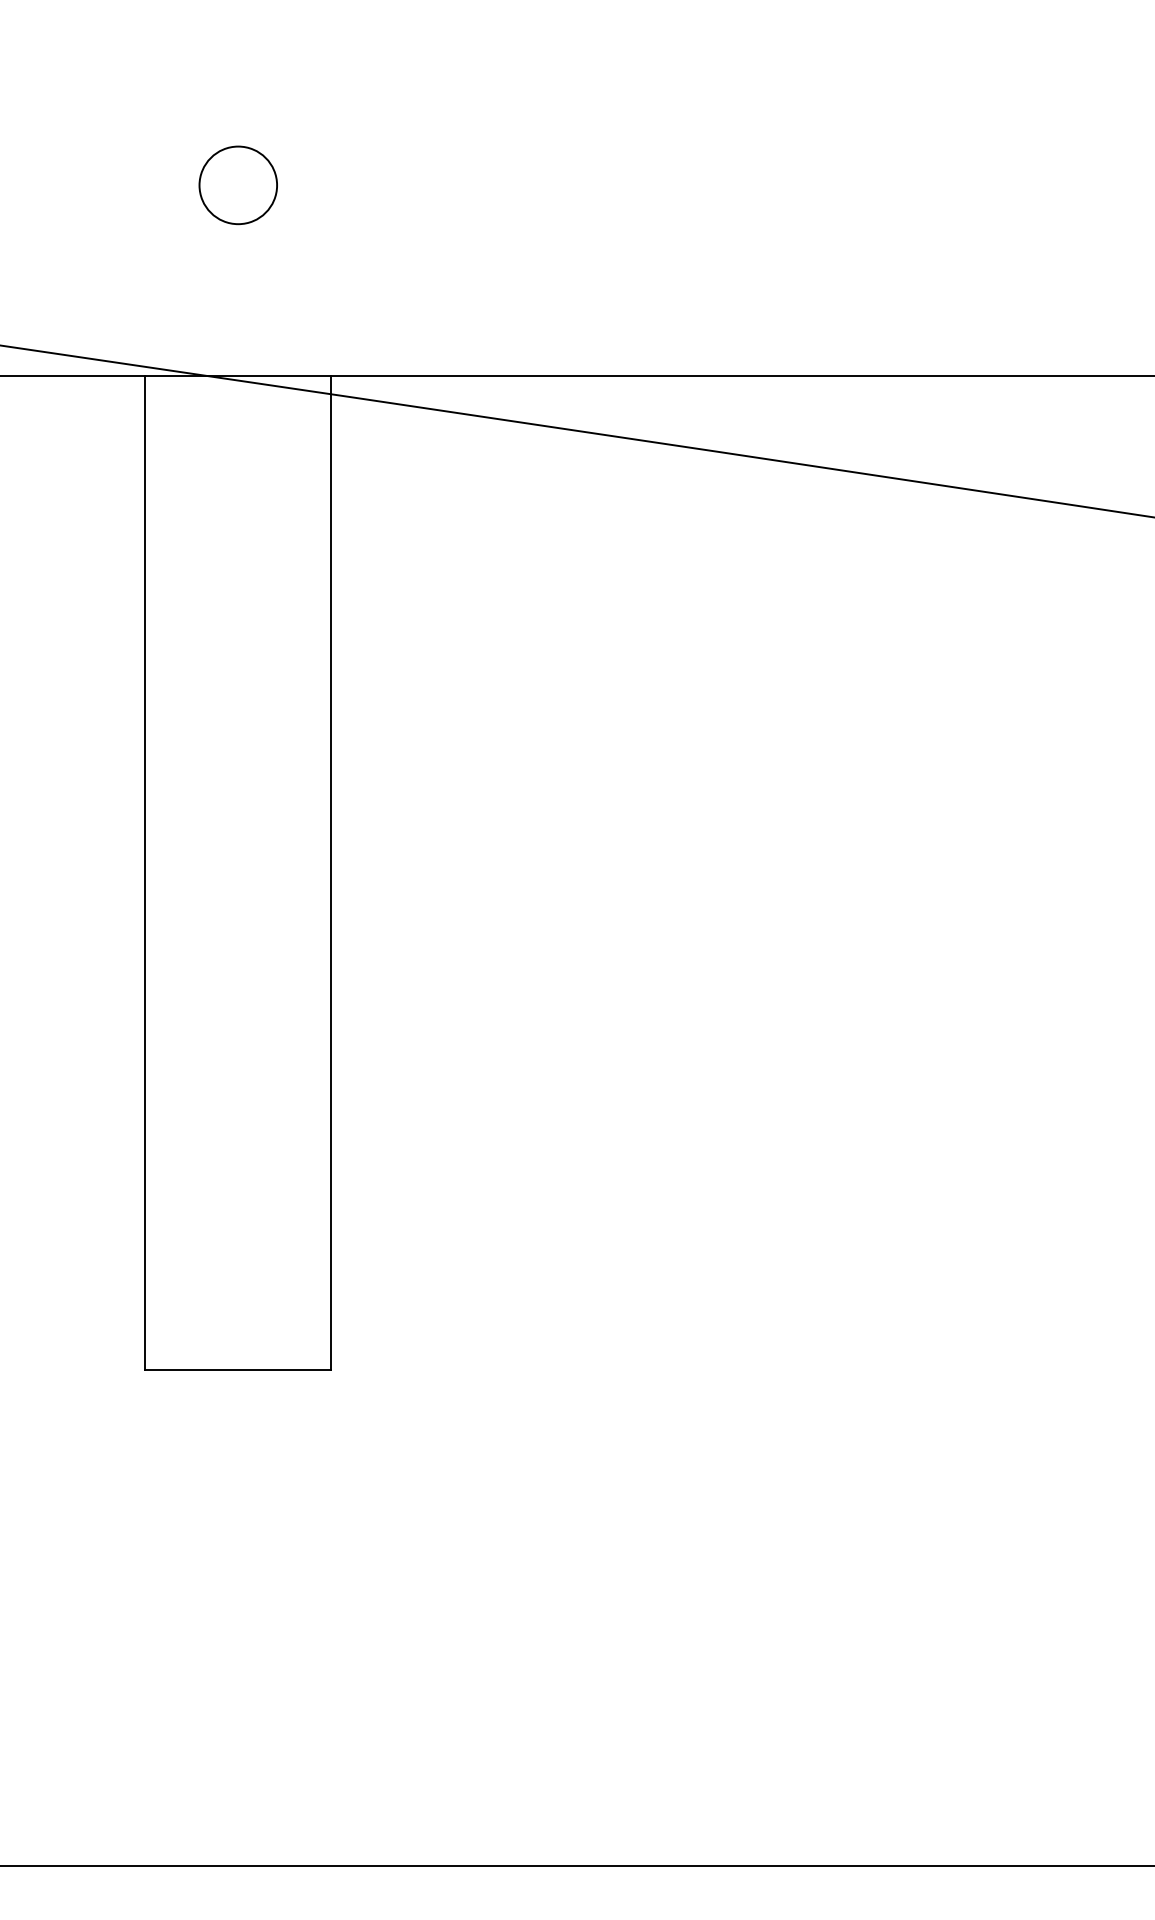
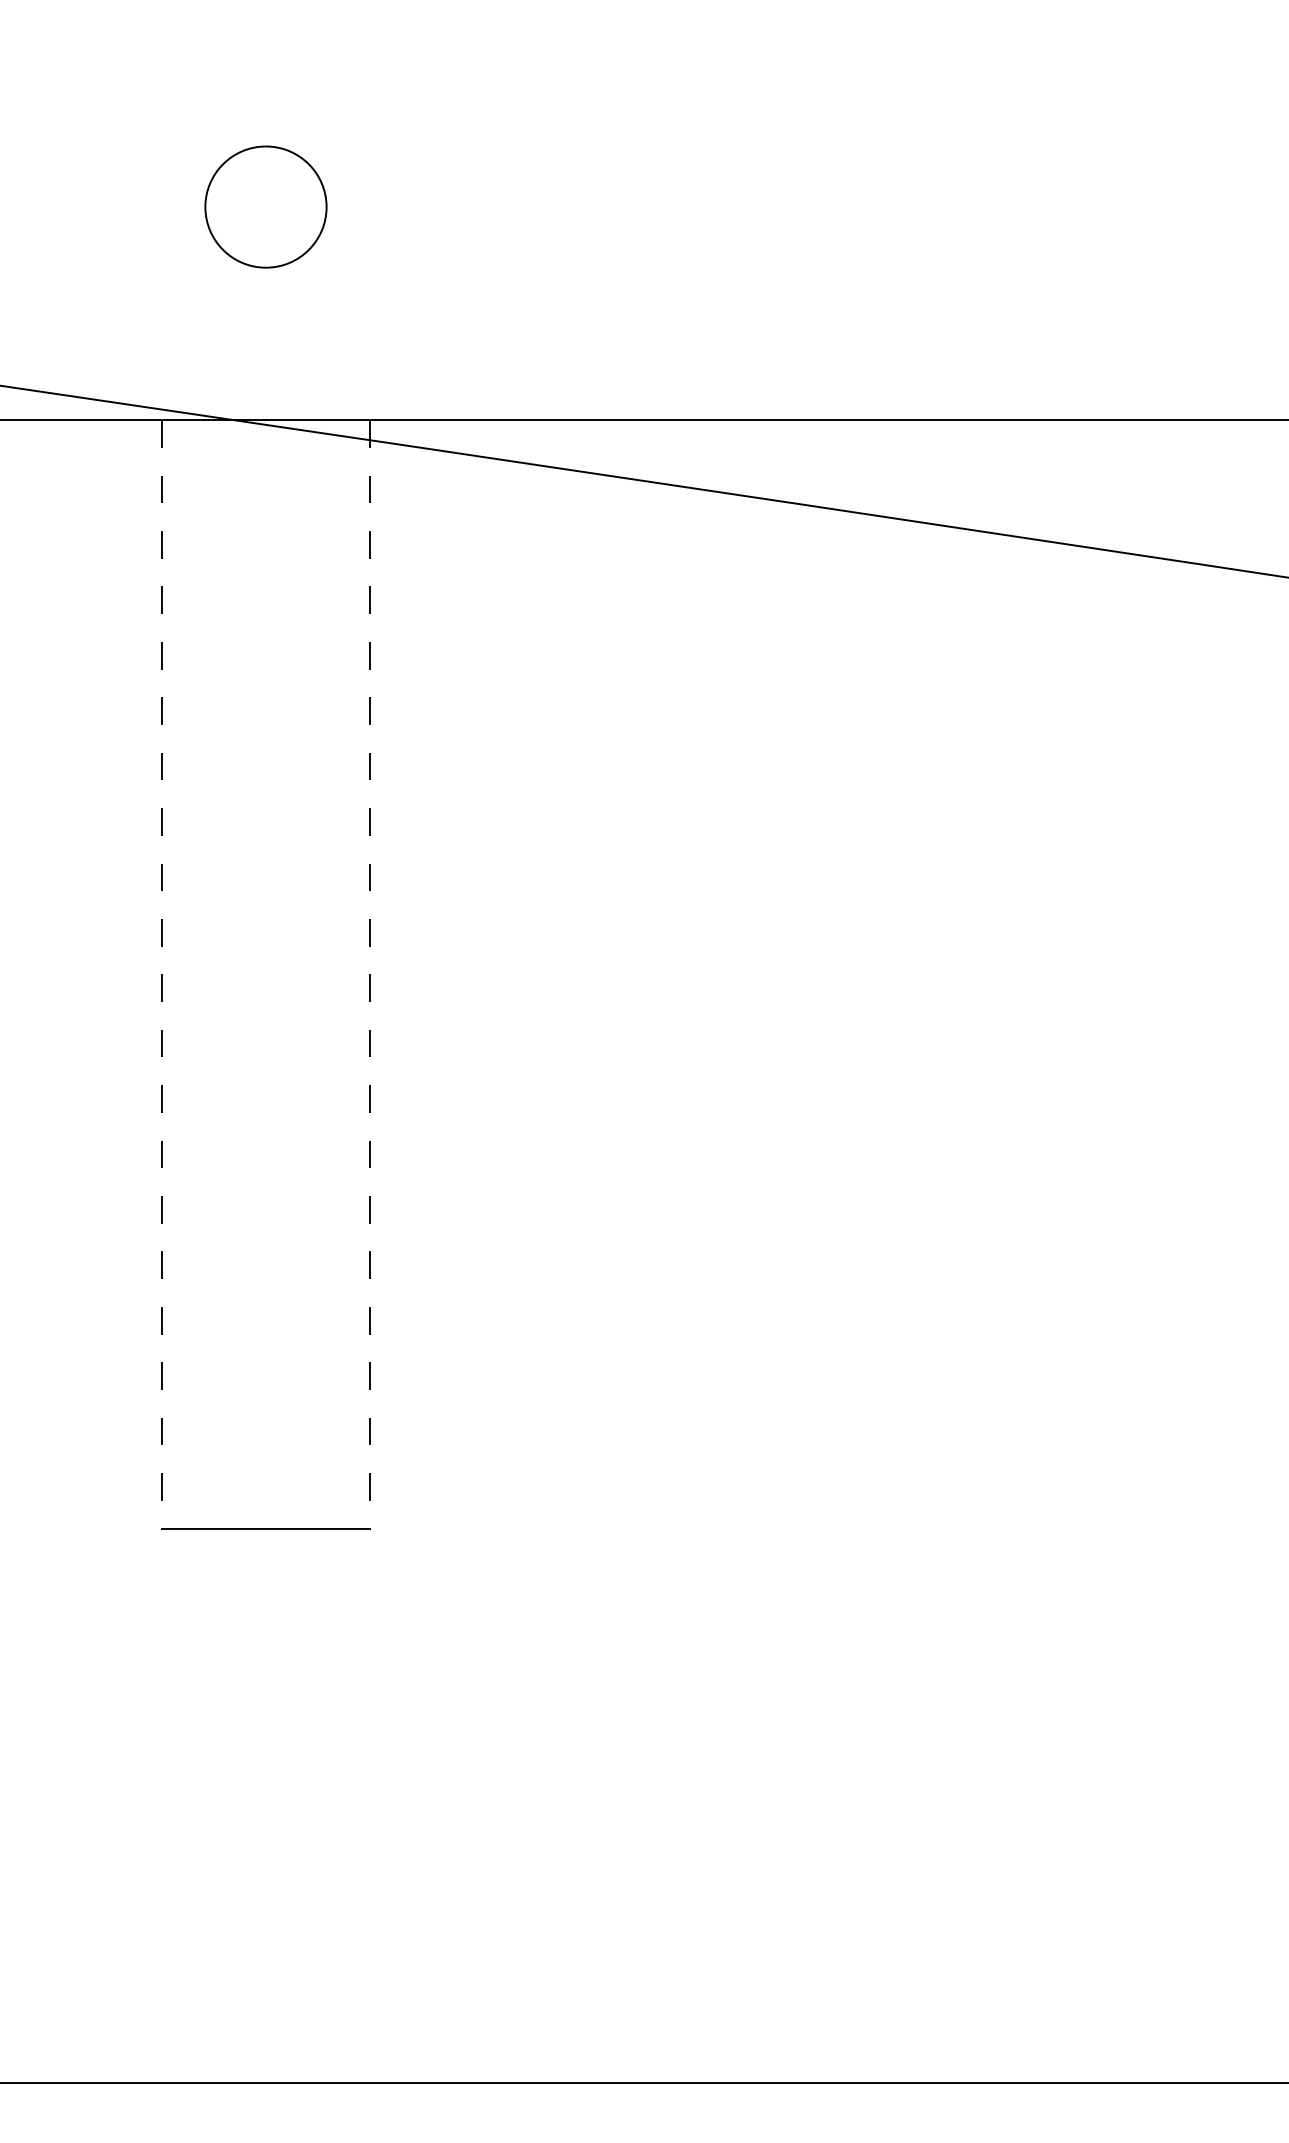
circle: (237, 184) -> (265, 206), size x1.4
line: (145, 873) -> (162, 974), solid -> dashed
line: (331, 873) -> (369, 974), solid -> dashed

